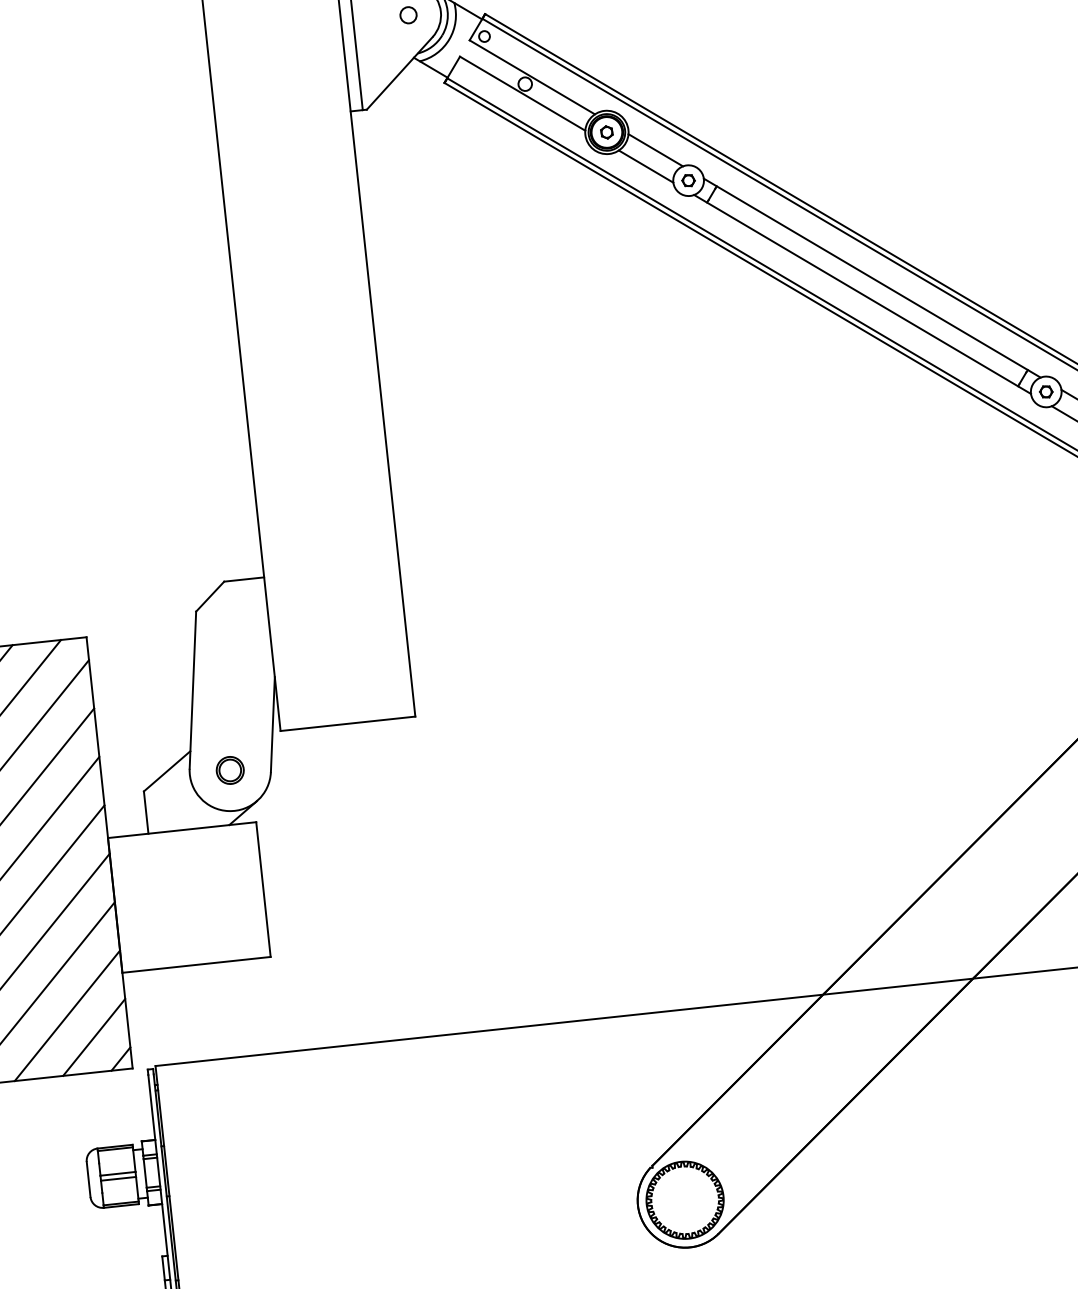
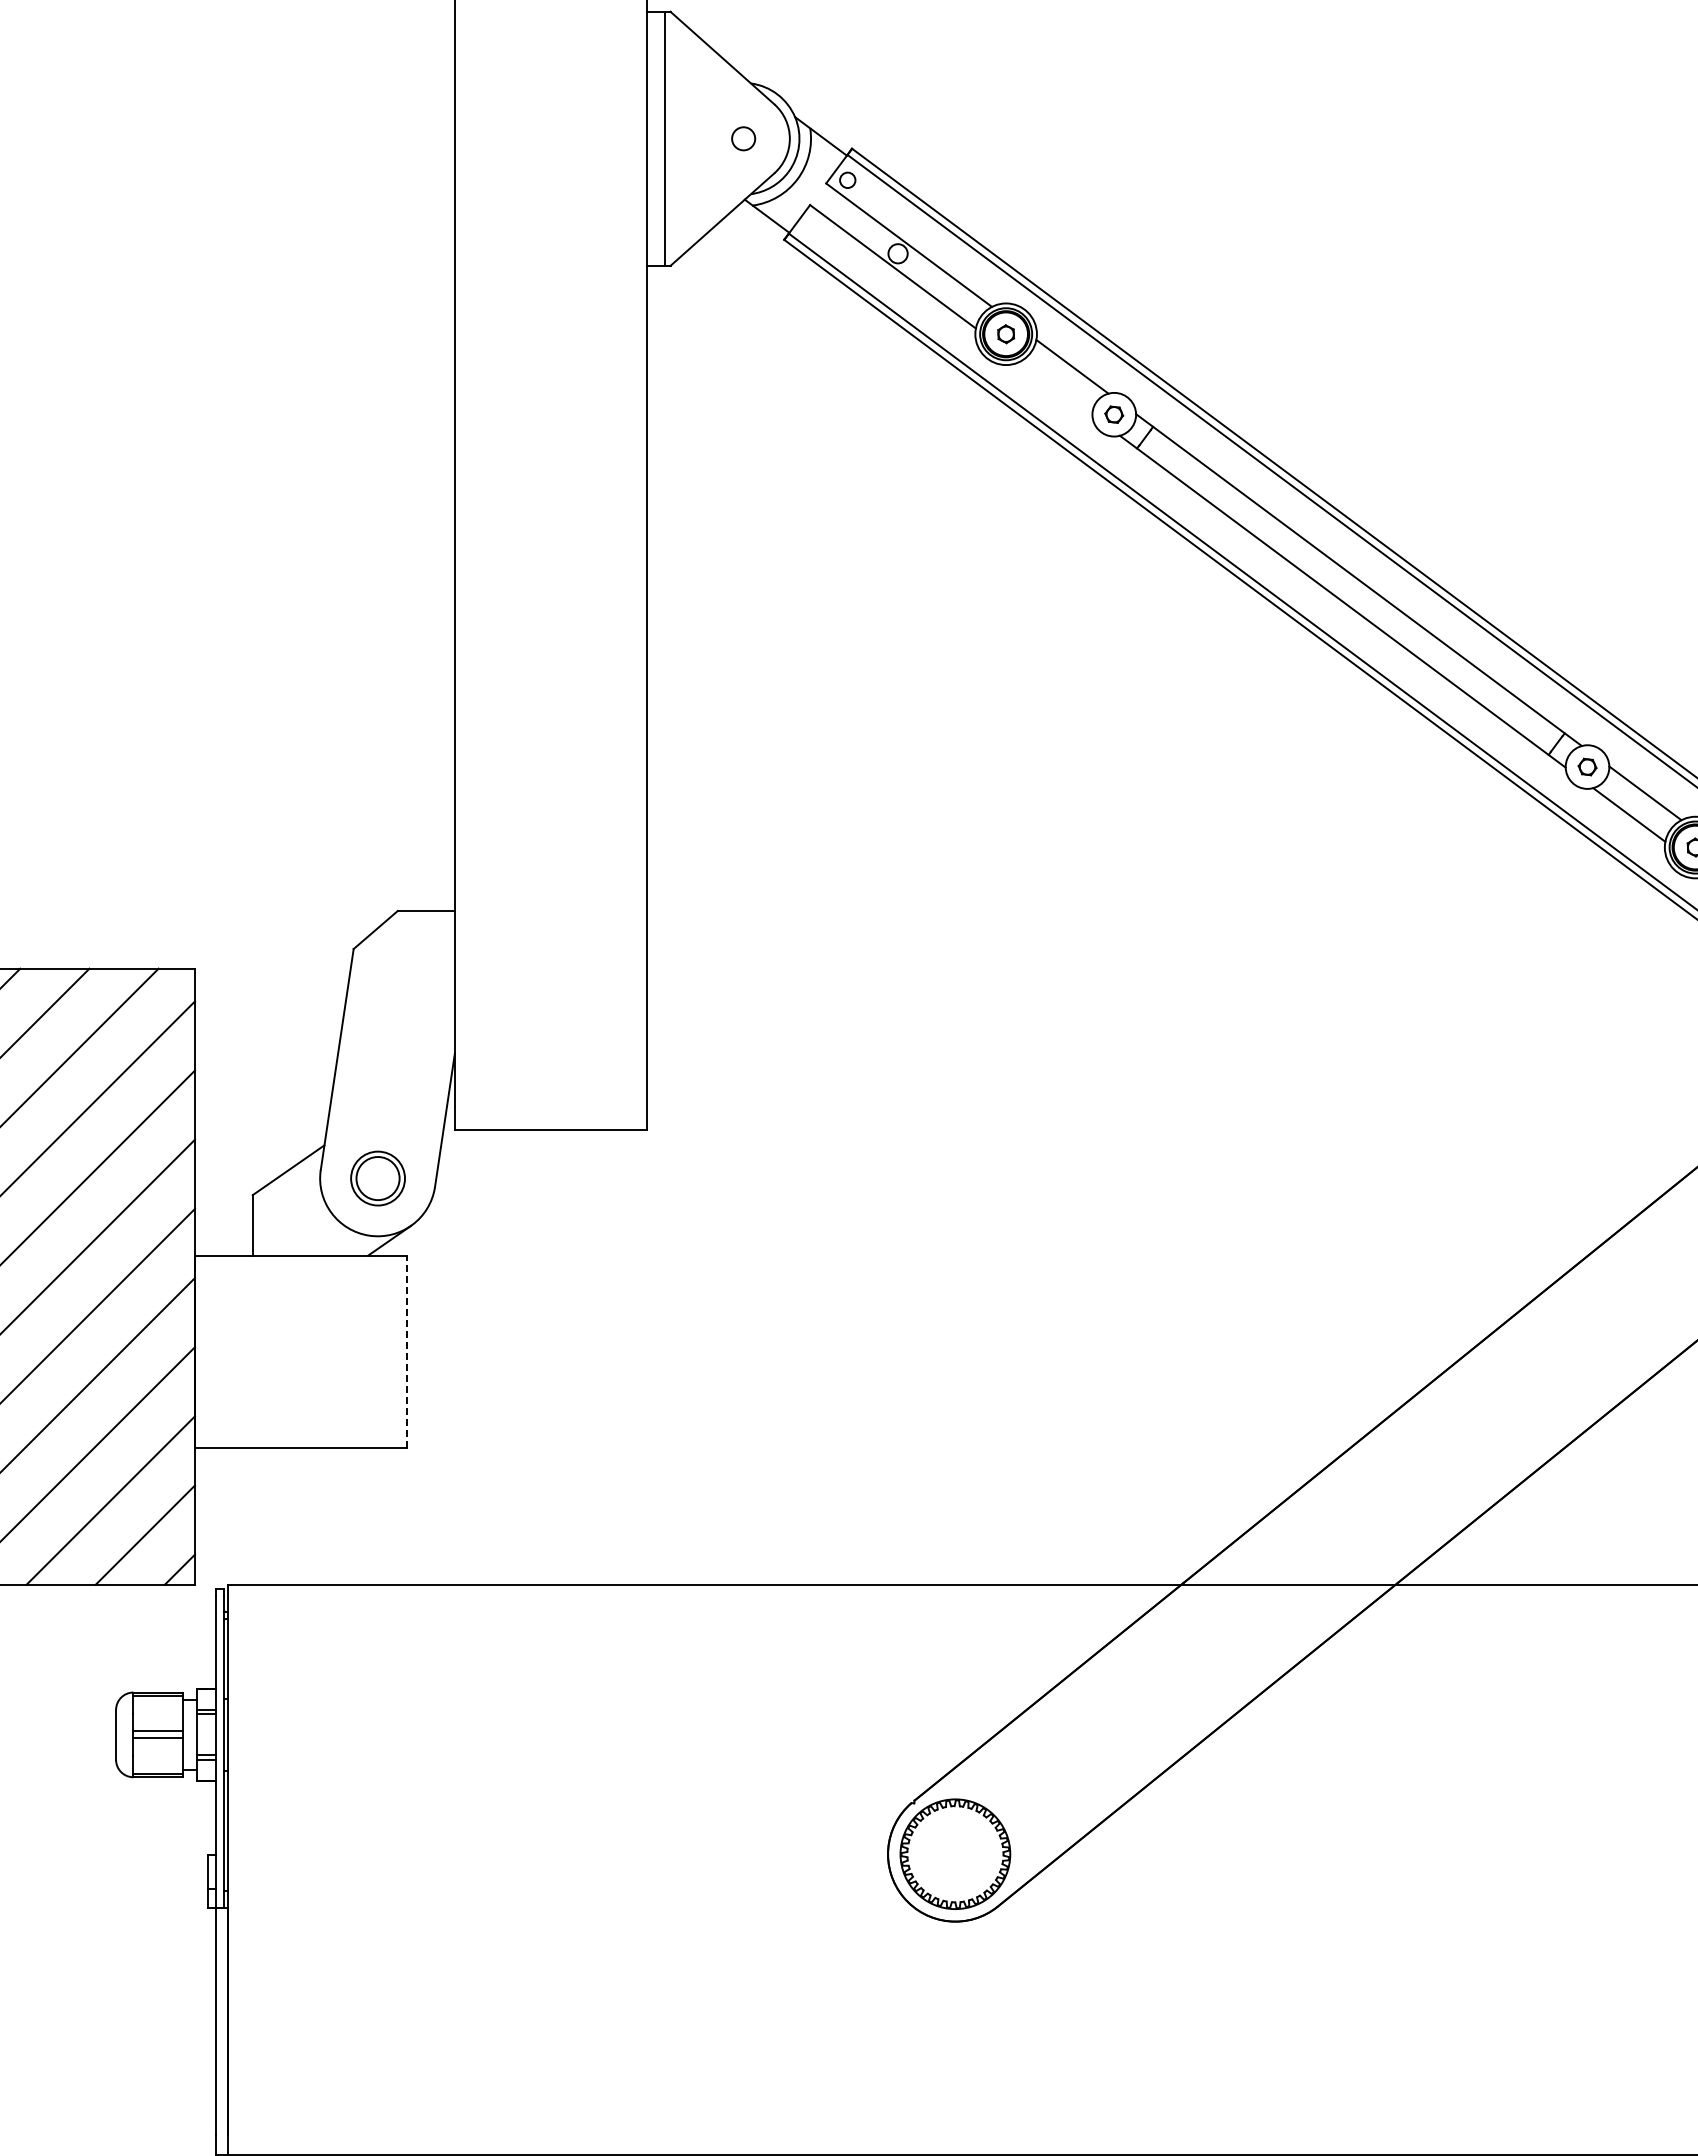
line: (646, 166) -> (1056, 388), removed
part: (230, 770) -> (377, 1178), size x1.4
line: (263, 889) -> (406, 1351), solid -> dashed

